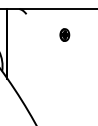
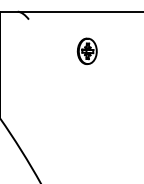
part: (64, 34) -> (86, 50), size x1.4

